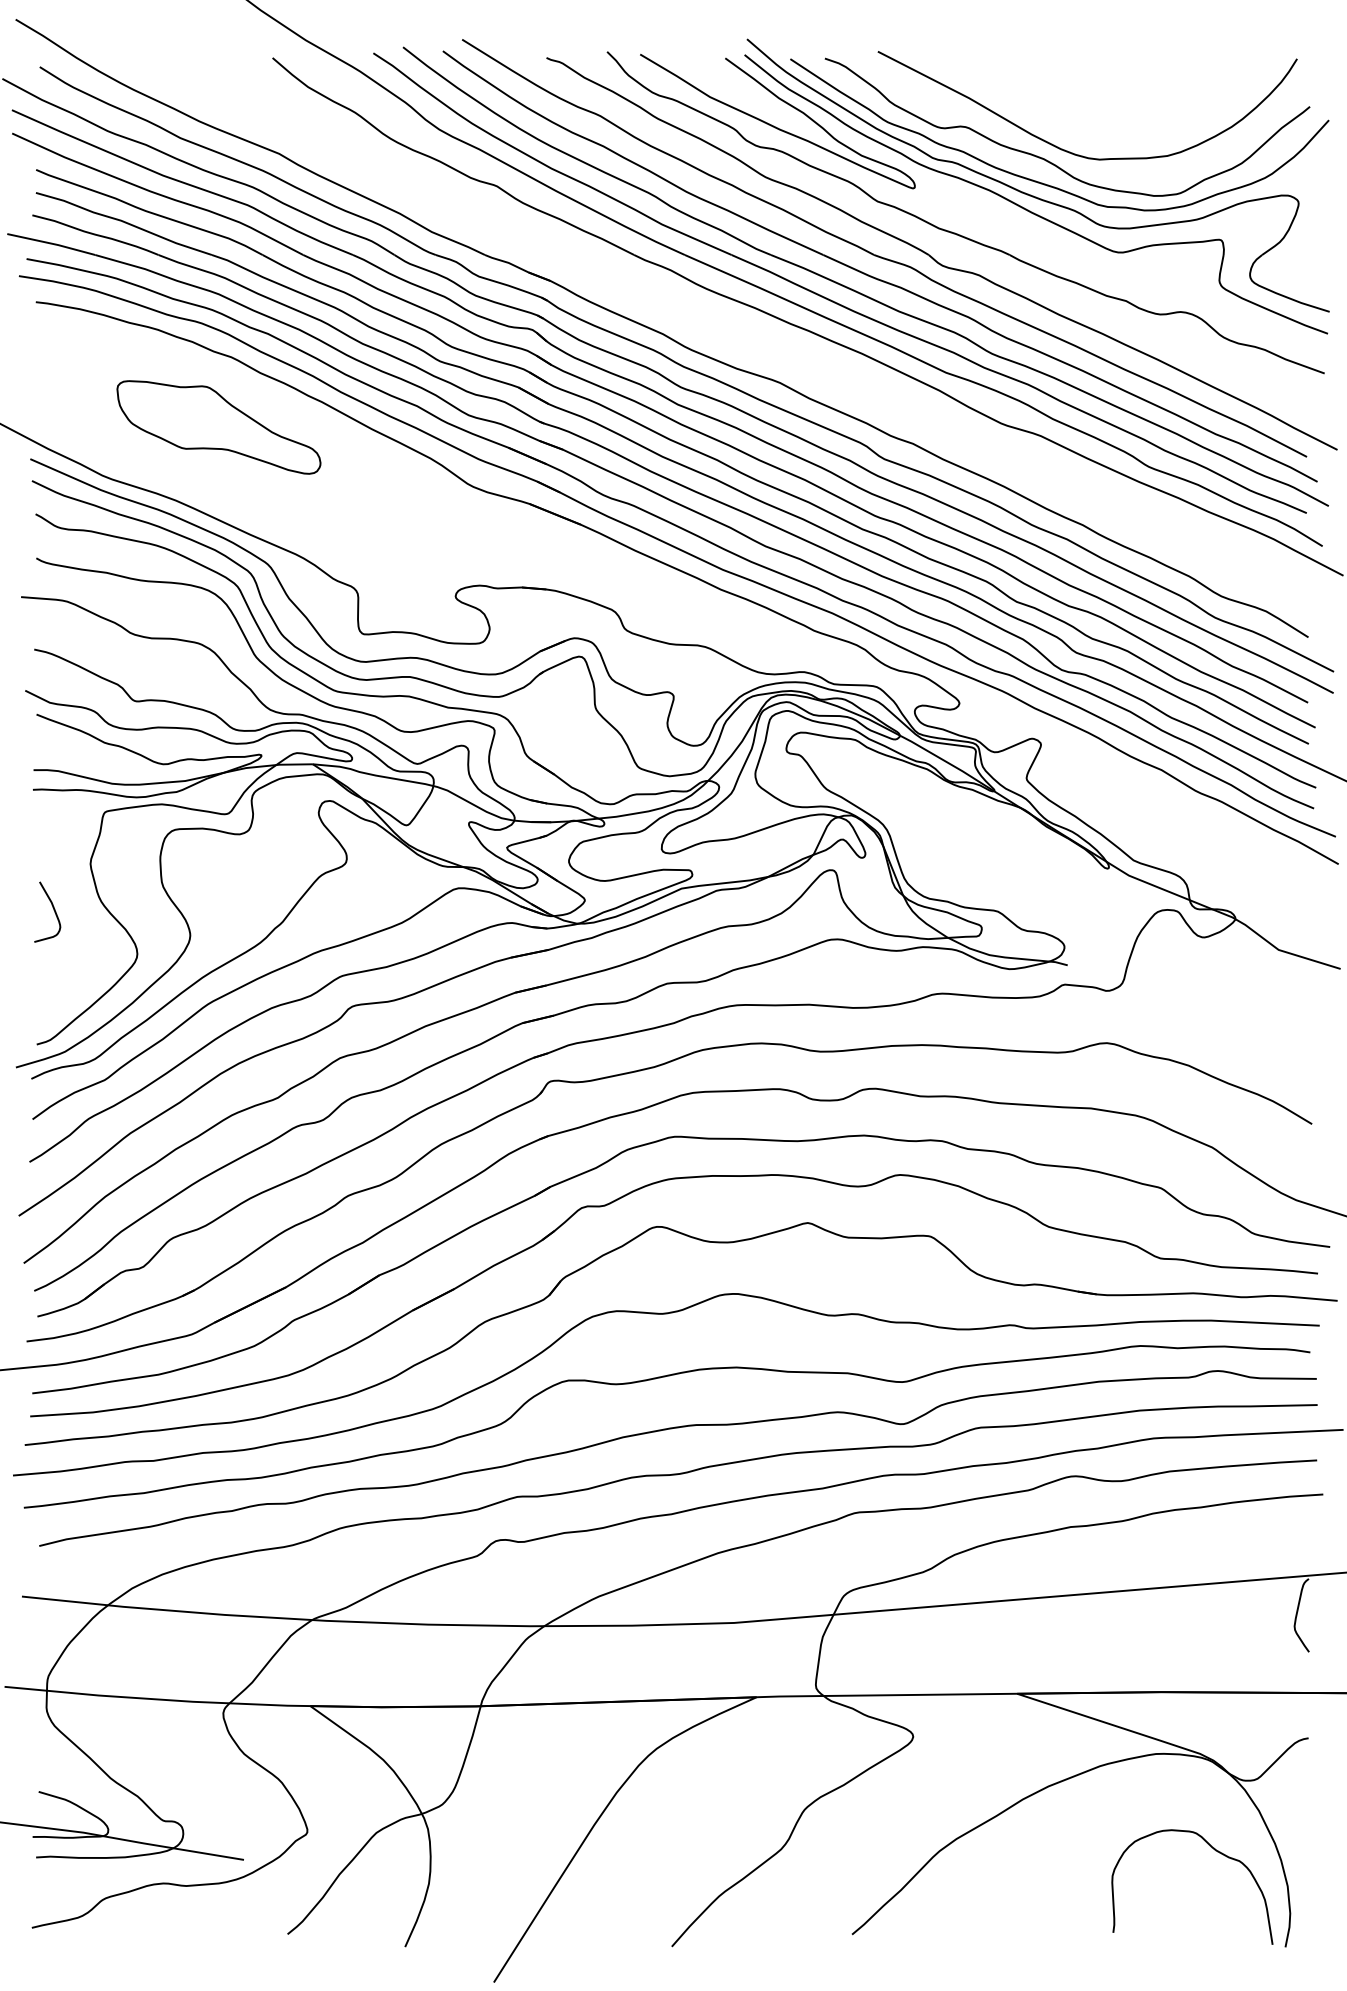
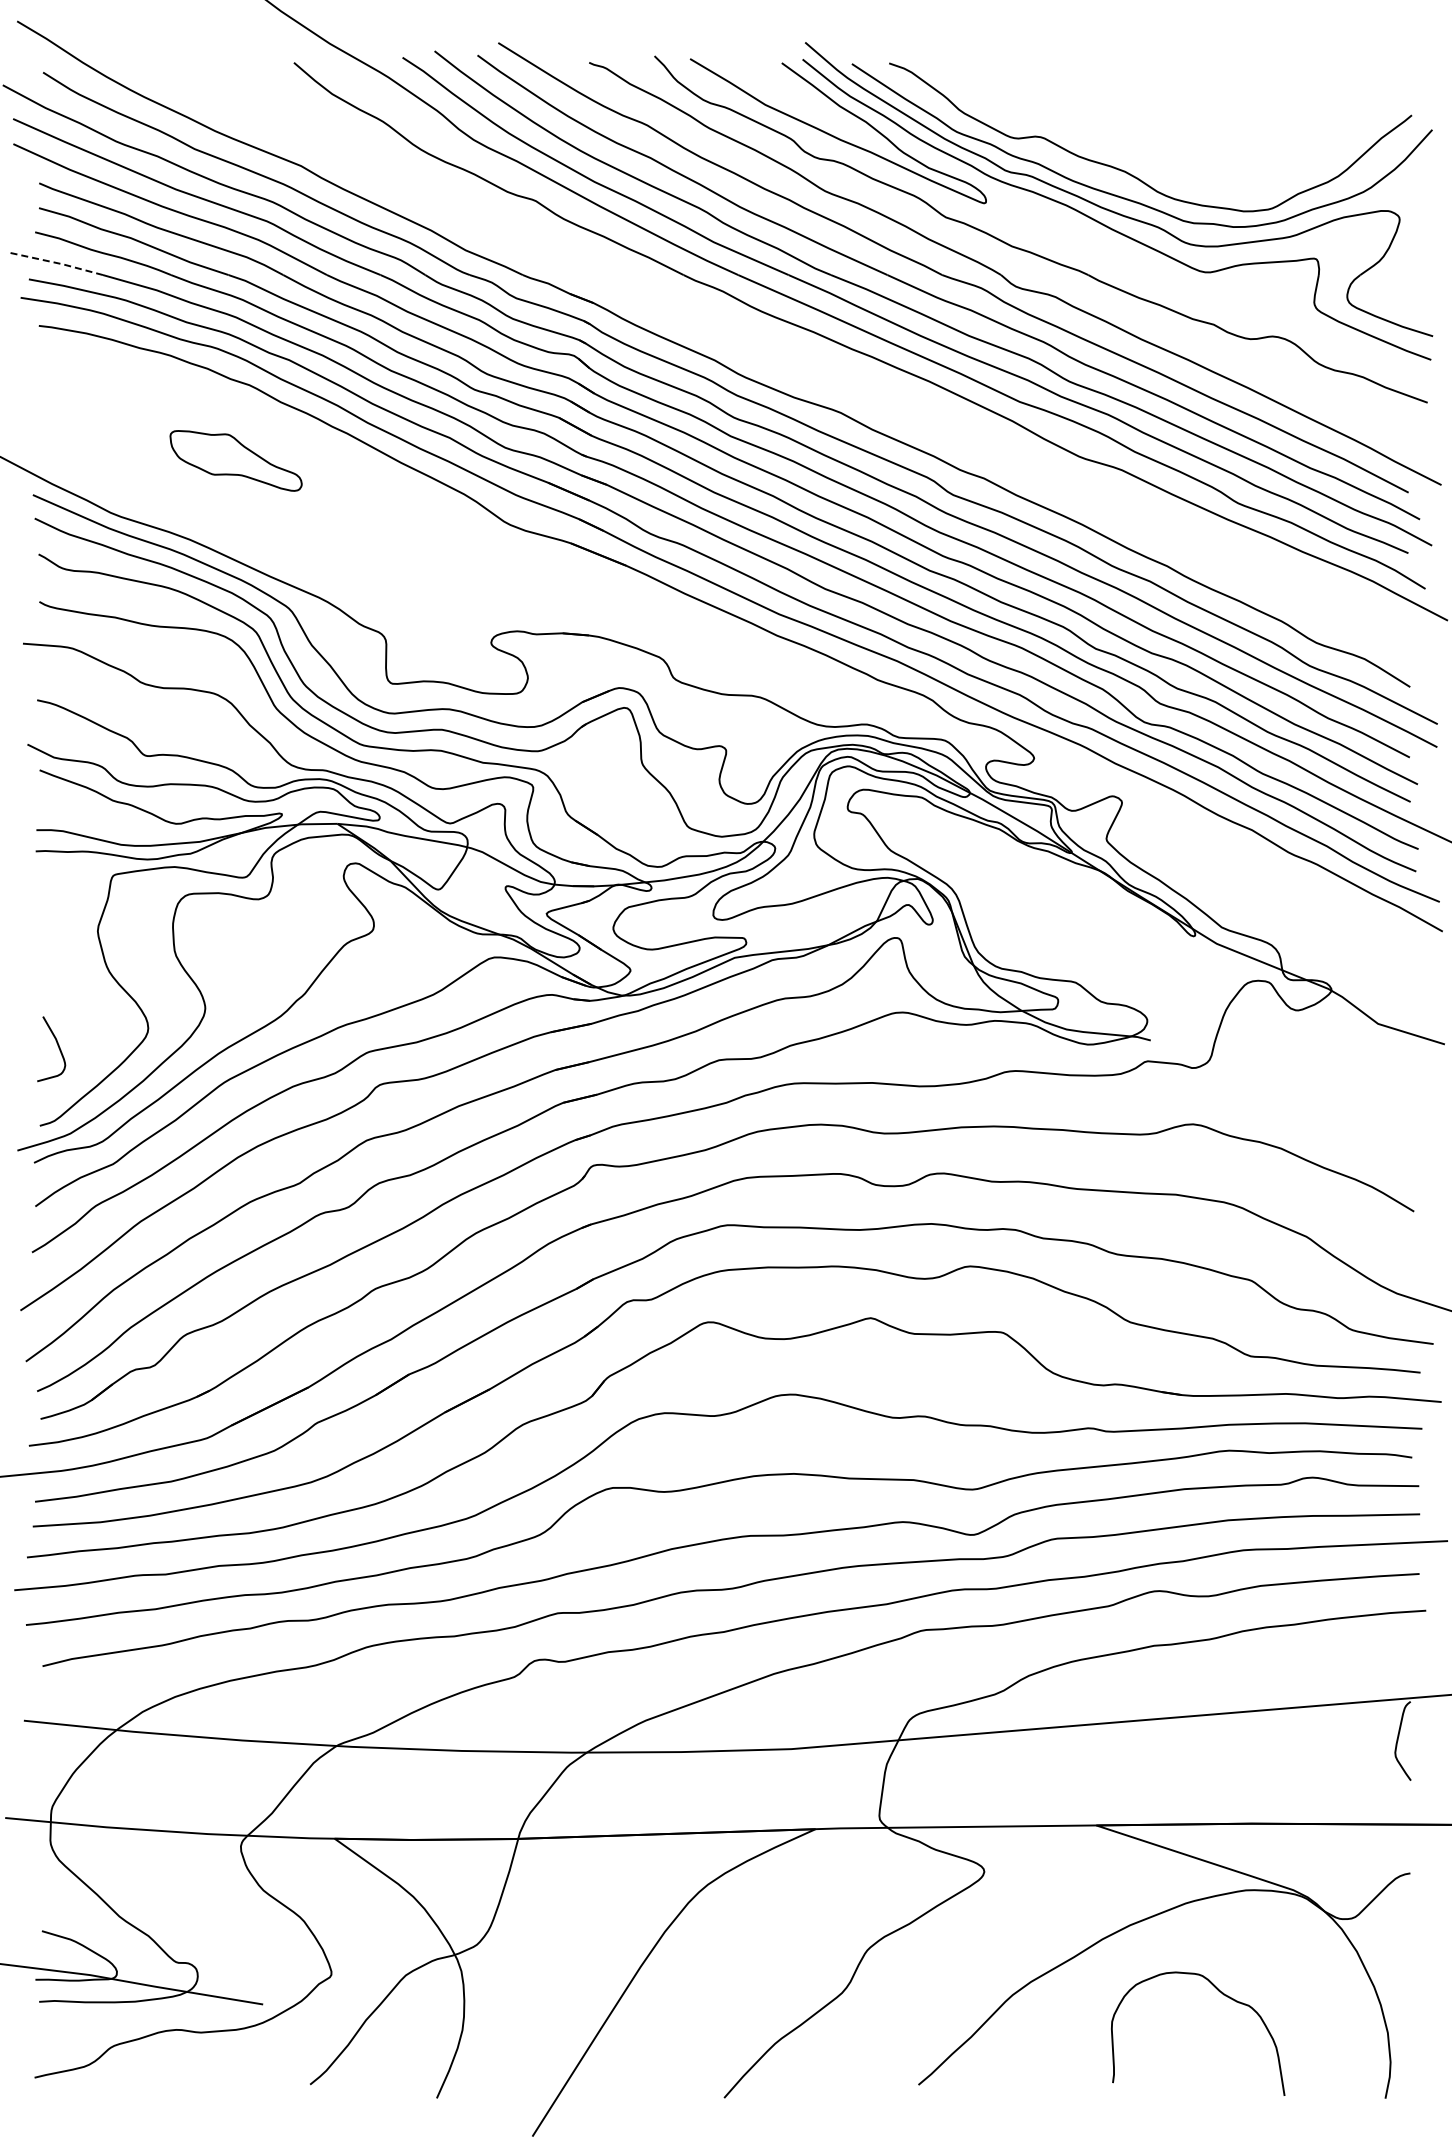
curve: (1070, 151) -> (1153, 163), removed
line: (52, 243) -> (56, 262), solid -> dashed
part: (218, 427) -> (235, 460), size x0.6
curve: (54, 911) -> (58, 1048), moved
curve: (1215, 1851) -> (1223, 1995), moved

